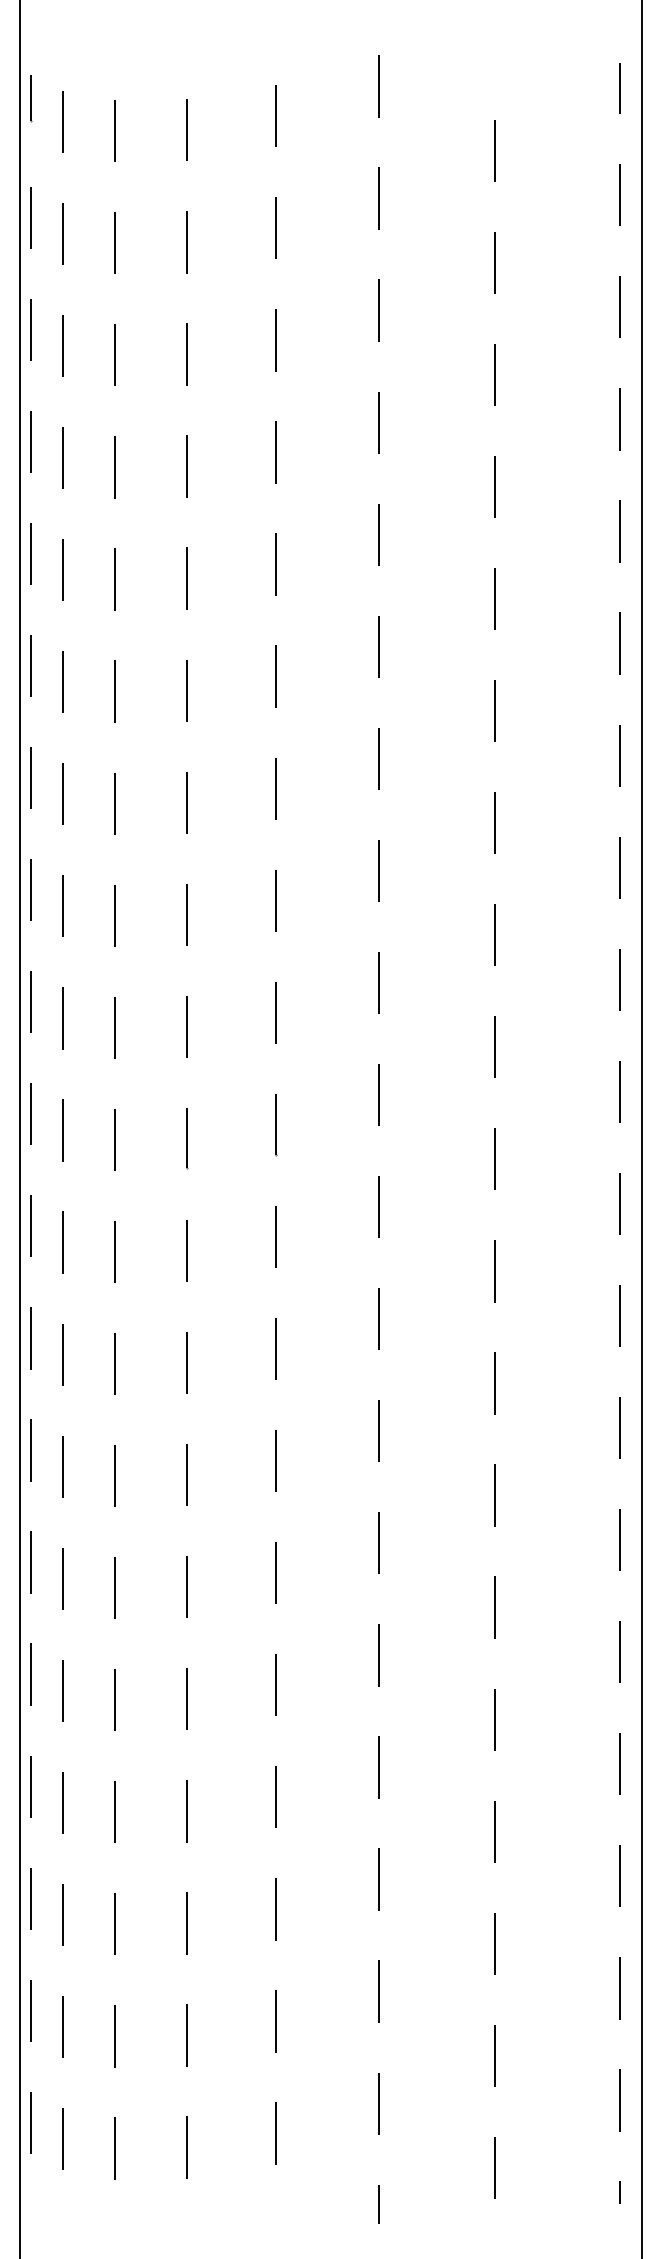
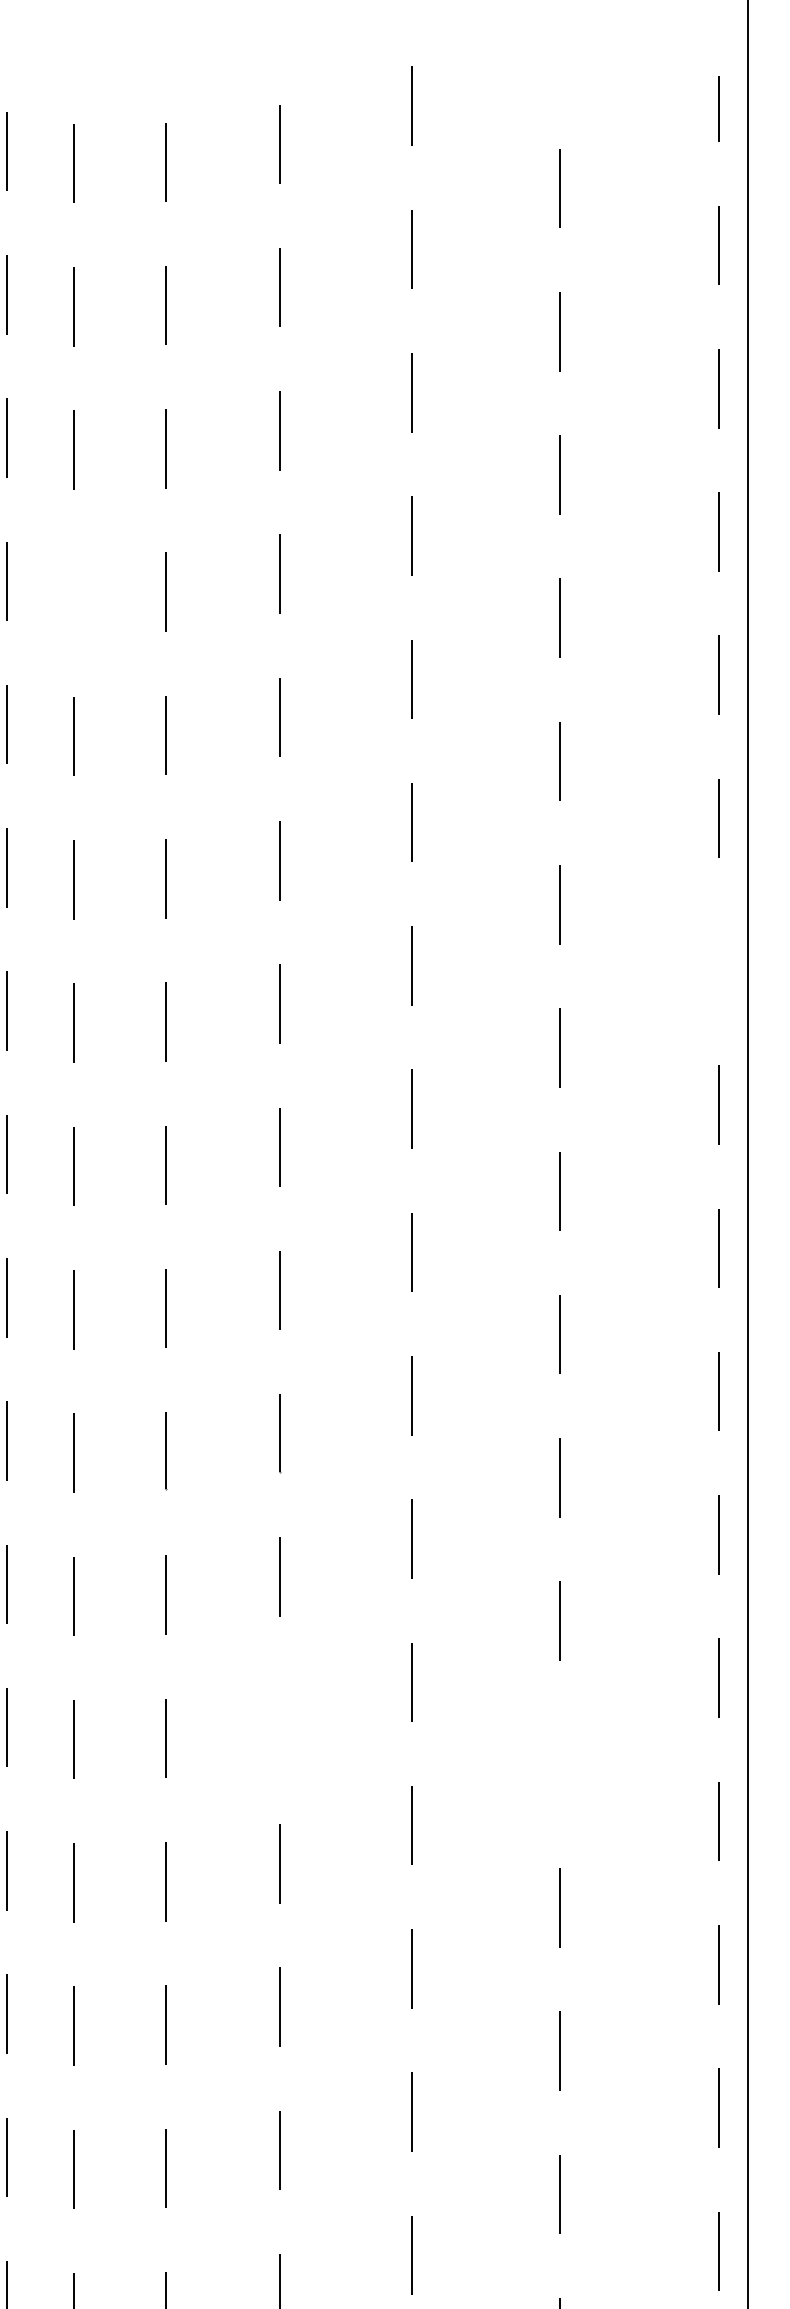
line: (115, 467) -> (74, 593), removed
line: (619, 755) -> (718, 961), removed
line: (275, 1348) -> (279, 1719), removed
line: (494, 1383) -> (559, 1764), removed

